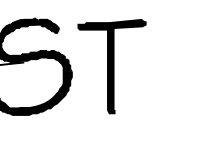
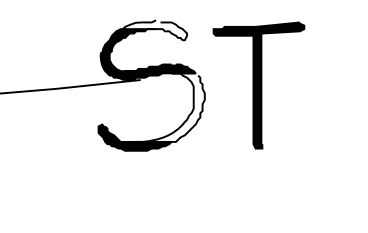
fill: (34, 25) -> (154, 30), removed
fill: (45, 82) -> (169, 107), removed

